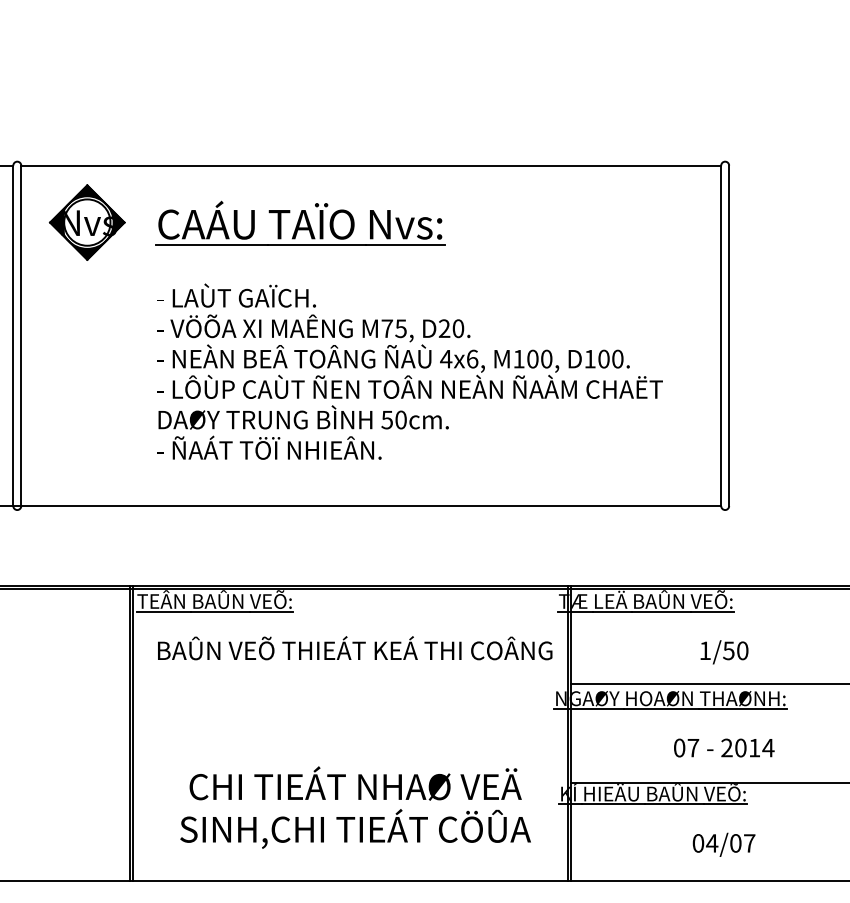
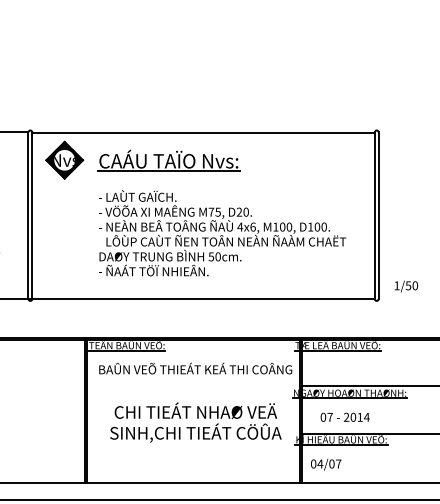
text: (724, 652) -> (406, 286), moved
text: (722, 746) -> (344, 416), moved
text: (354, 807) -> (195, 422), moved
text: (724, 844) -> (326, 464), moved

